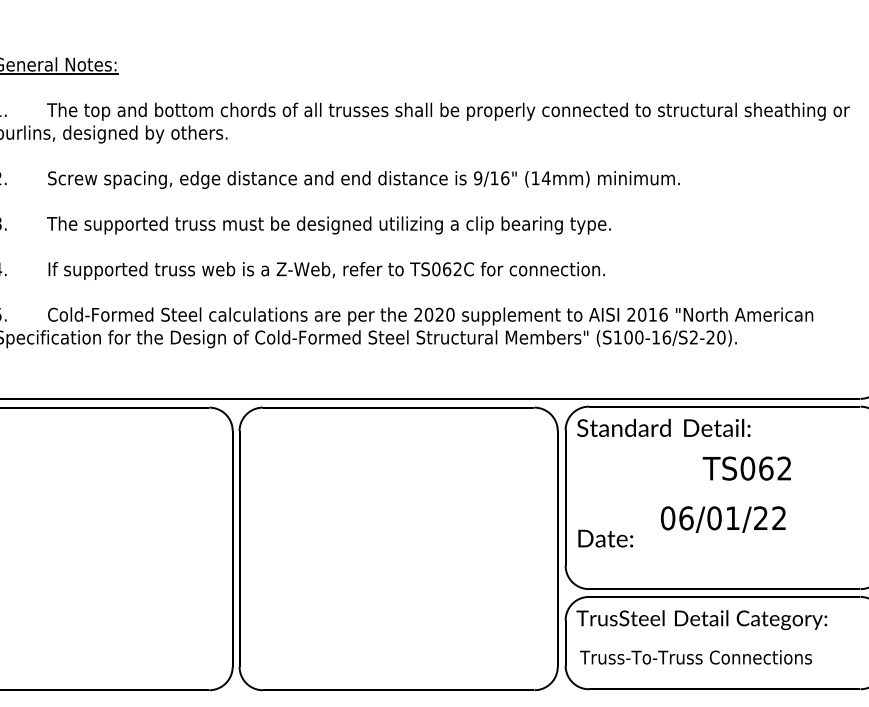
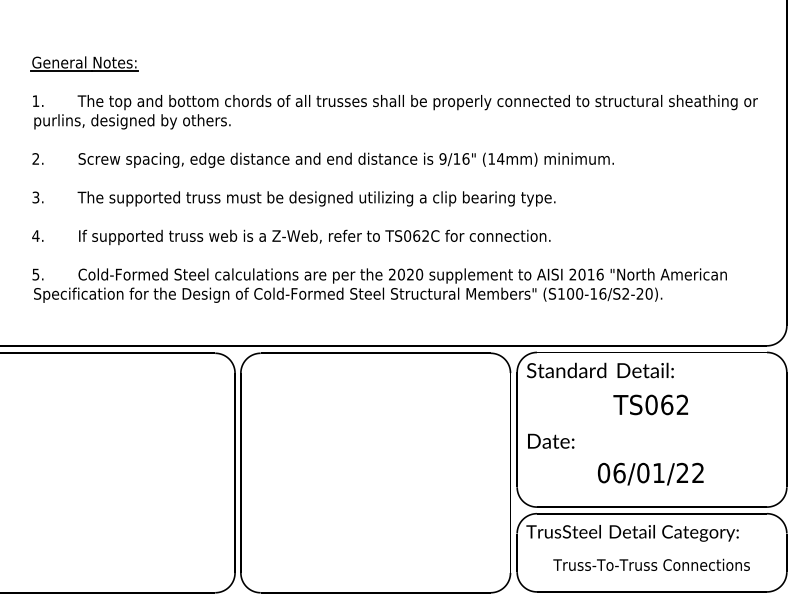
text: (746, 468) -> (650, 404), moved
text: (722, 518) -> (650, 473), moved
text: (606, 537) -> (551, 440), moved
text: (695, 656) -> (651, 564), moved

